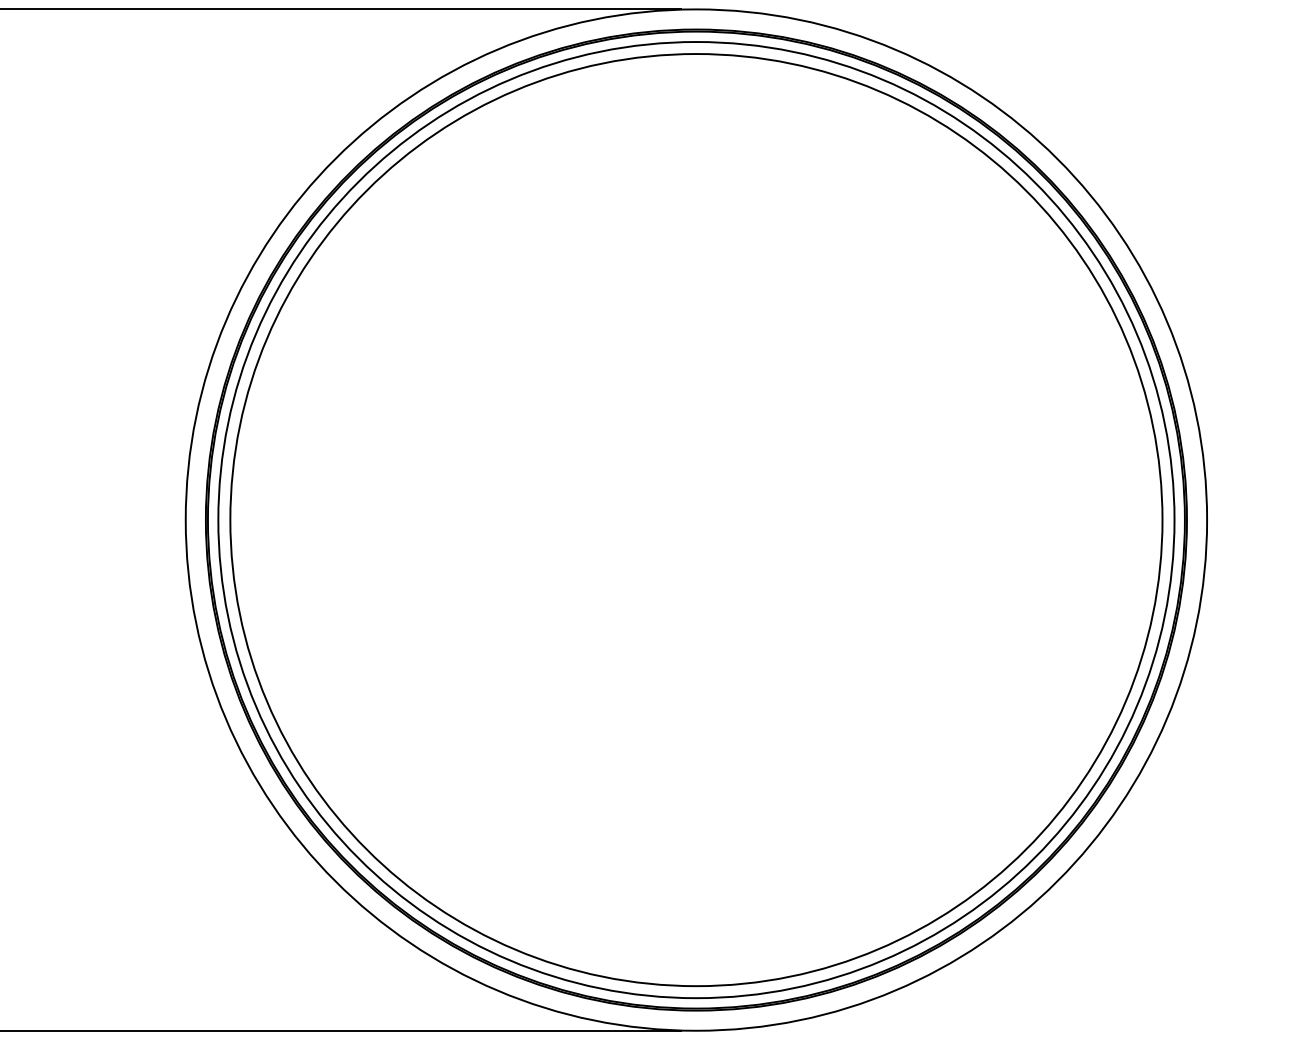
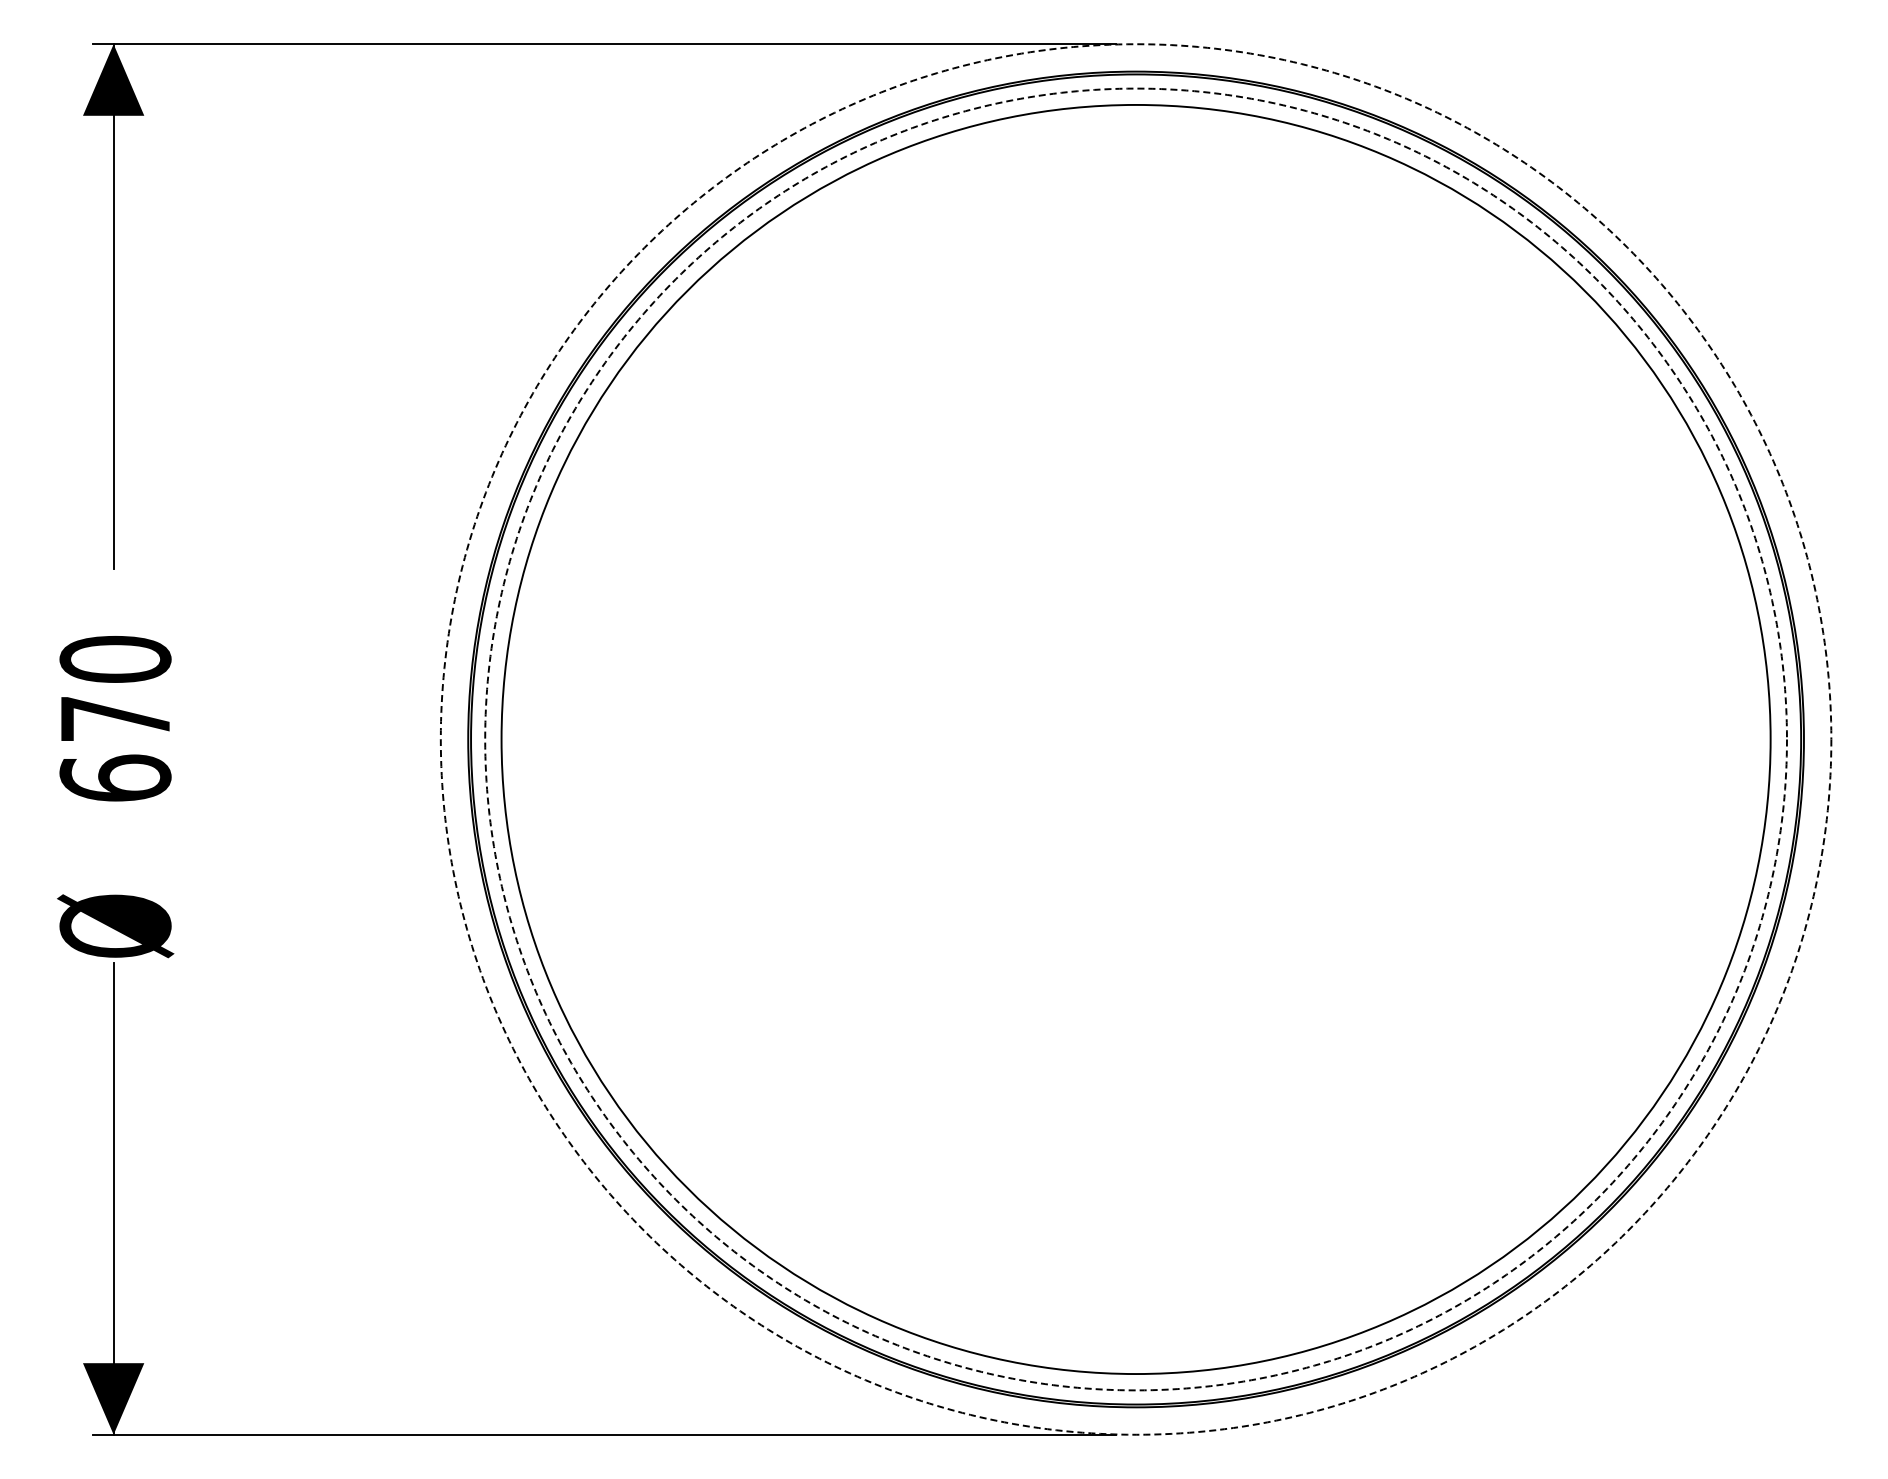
circle: (695, 520) -> (1135, 739), solid -> dashed
circle: (695, 520) -> (1135, 739), solid -> dashed

